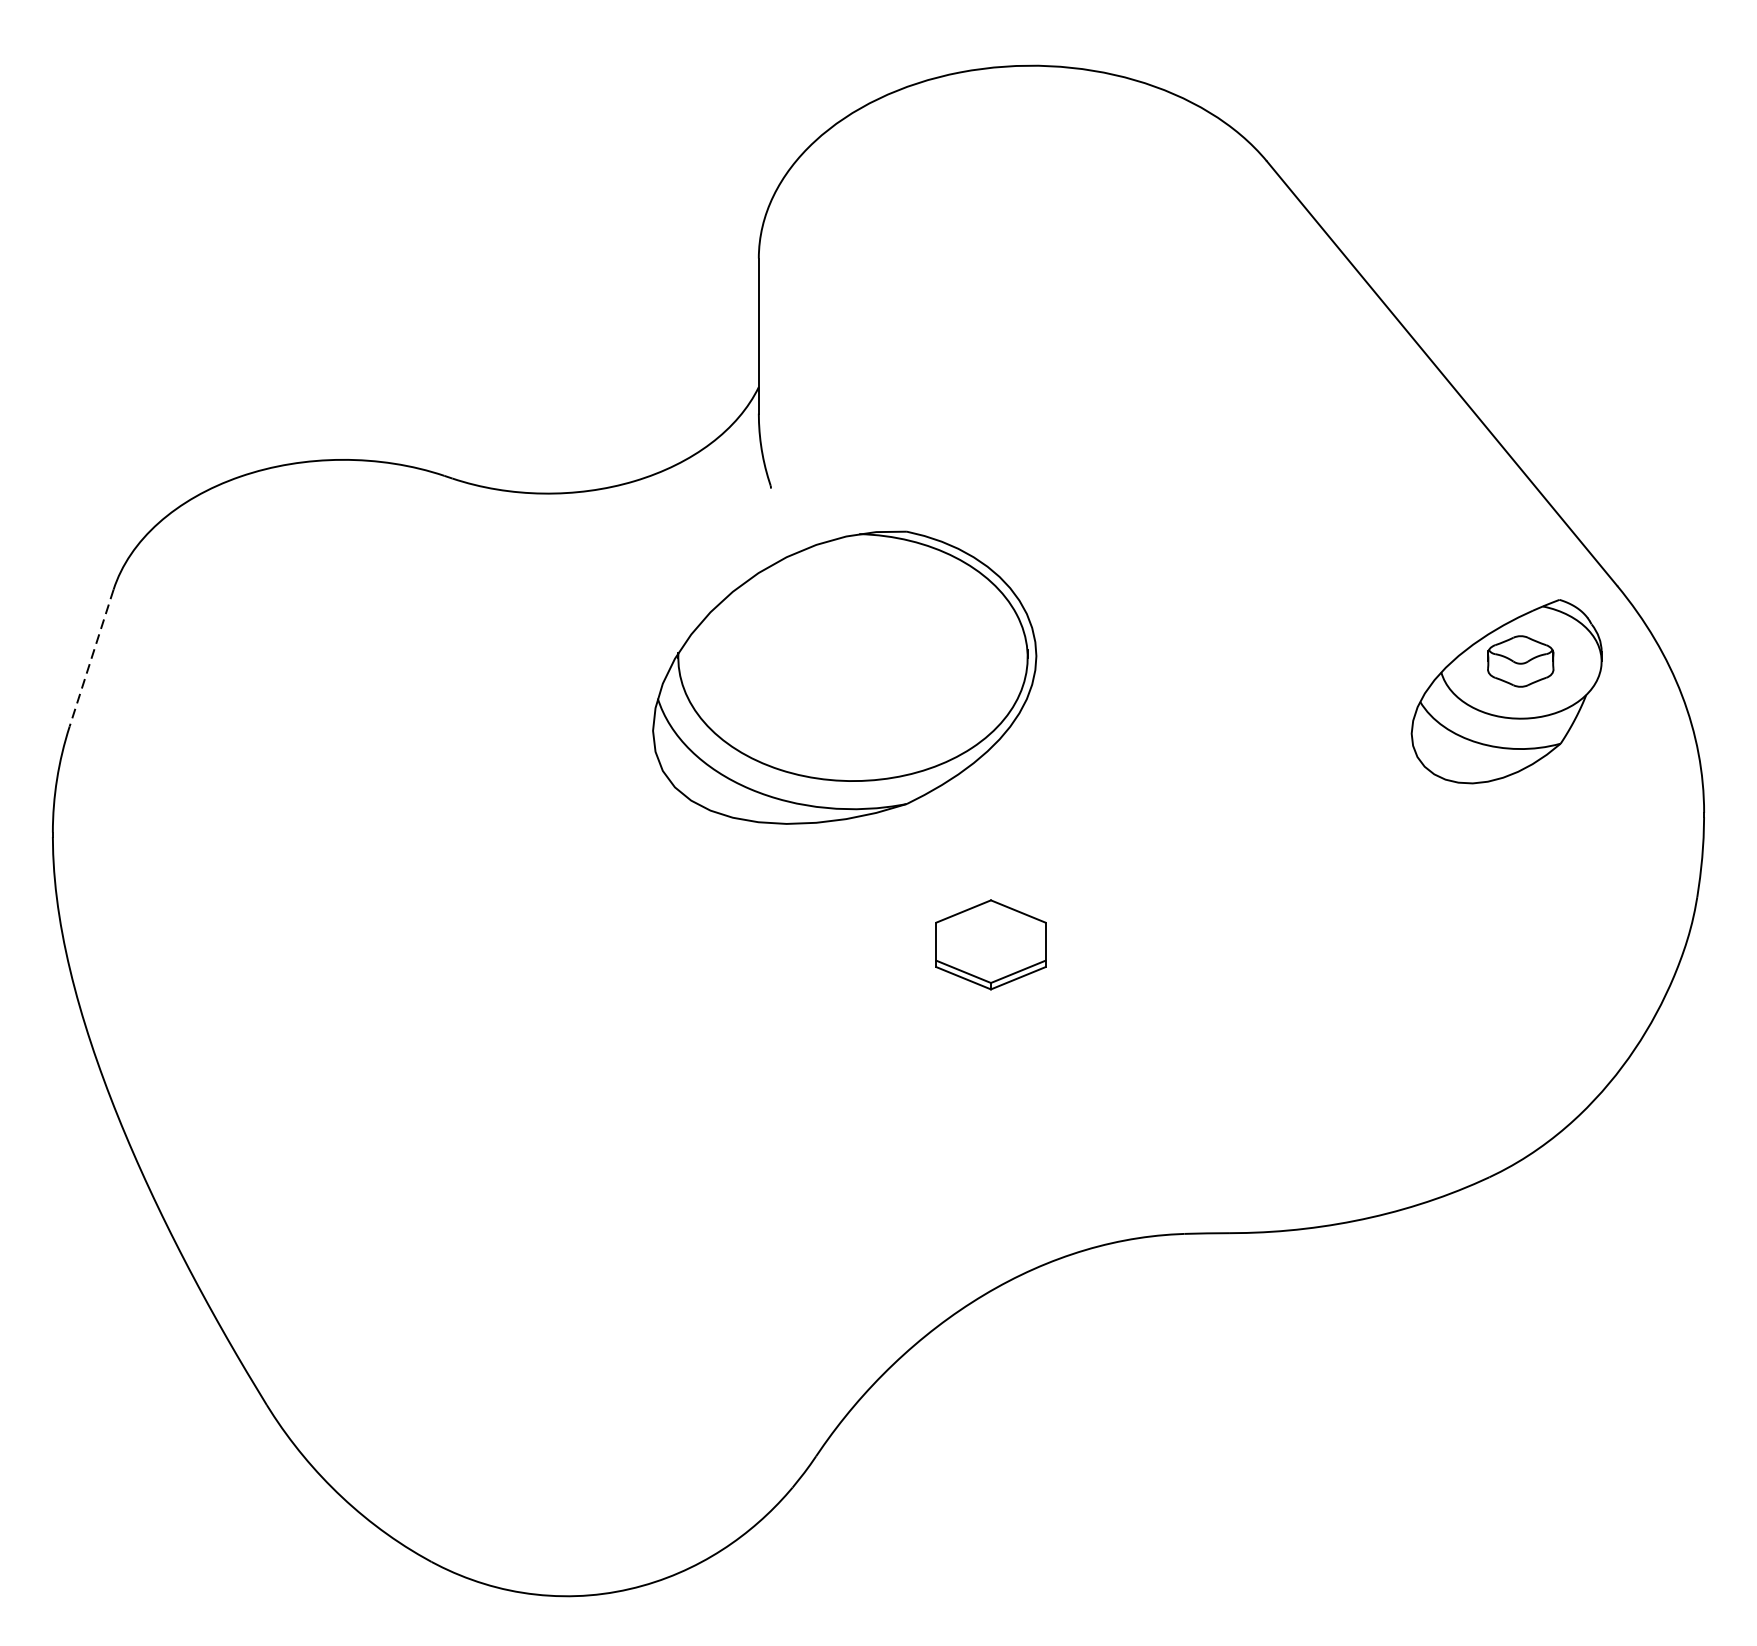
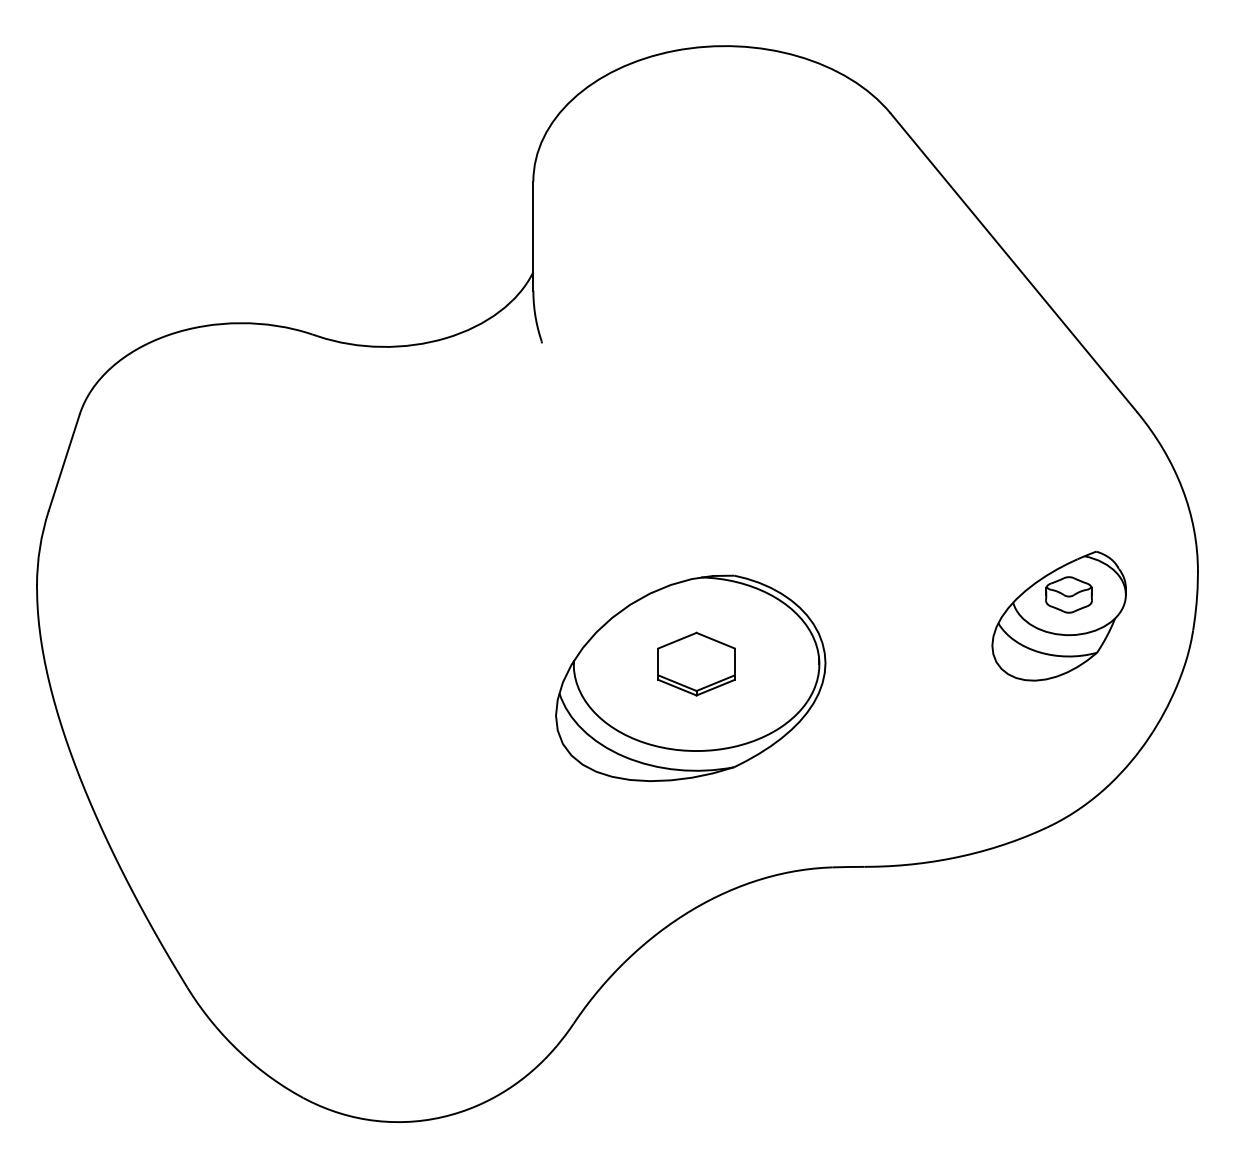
line: (91, 658) -> (64, 462), dashed -> solid
part: (844, 676) -> (690, 677), moved
part: (1505, 690) -> (1058, 615), moved

